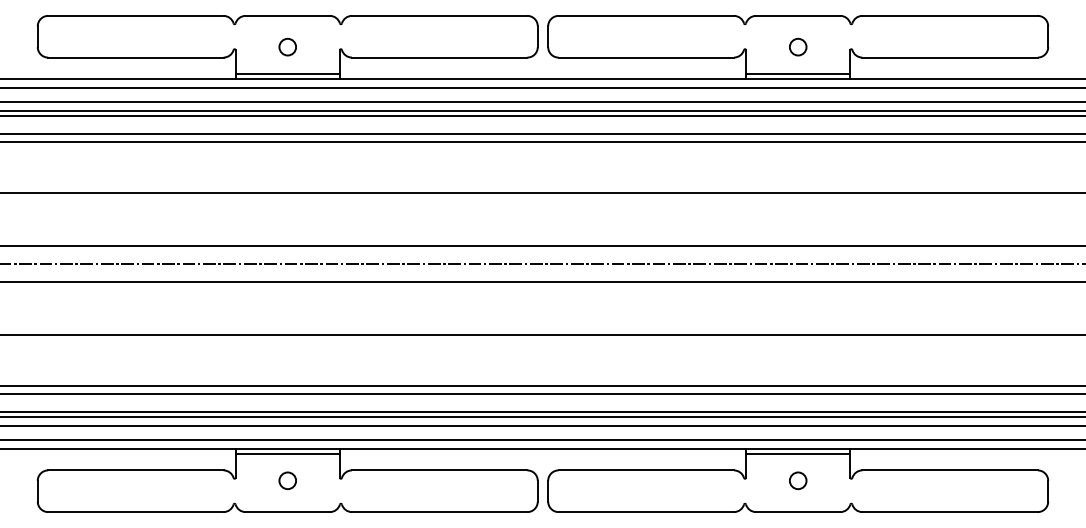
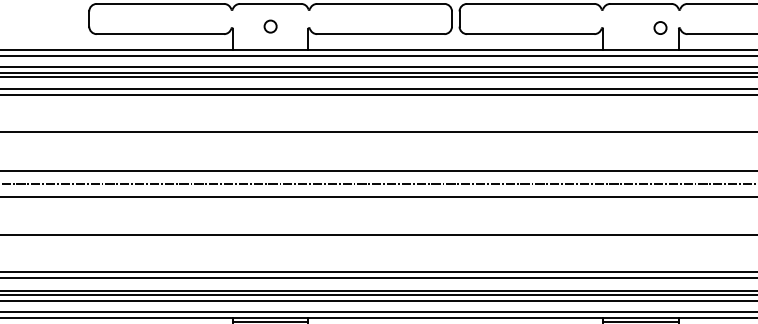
circle: (798, 47) -> (660, 28), moved
line: (287, 74) -> (270, 46), removed
line: (798, 74) -> (641, 46), removed

